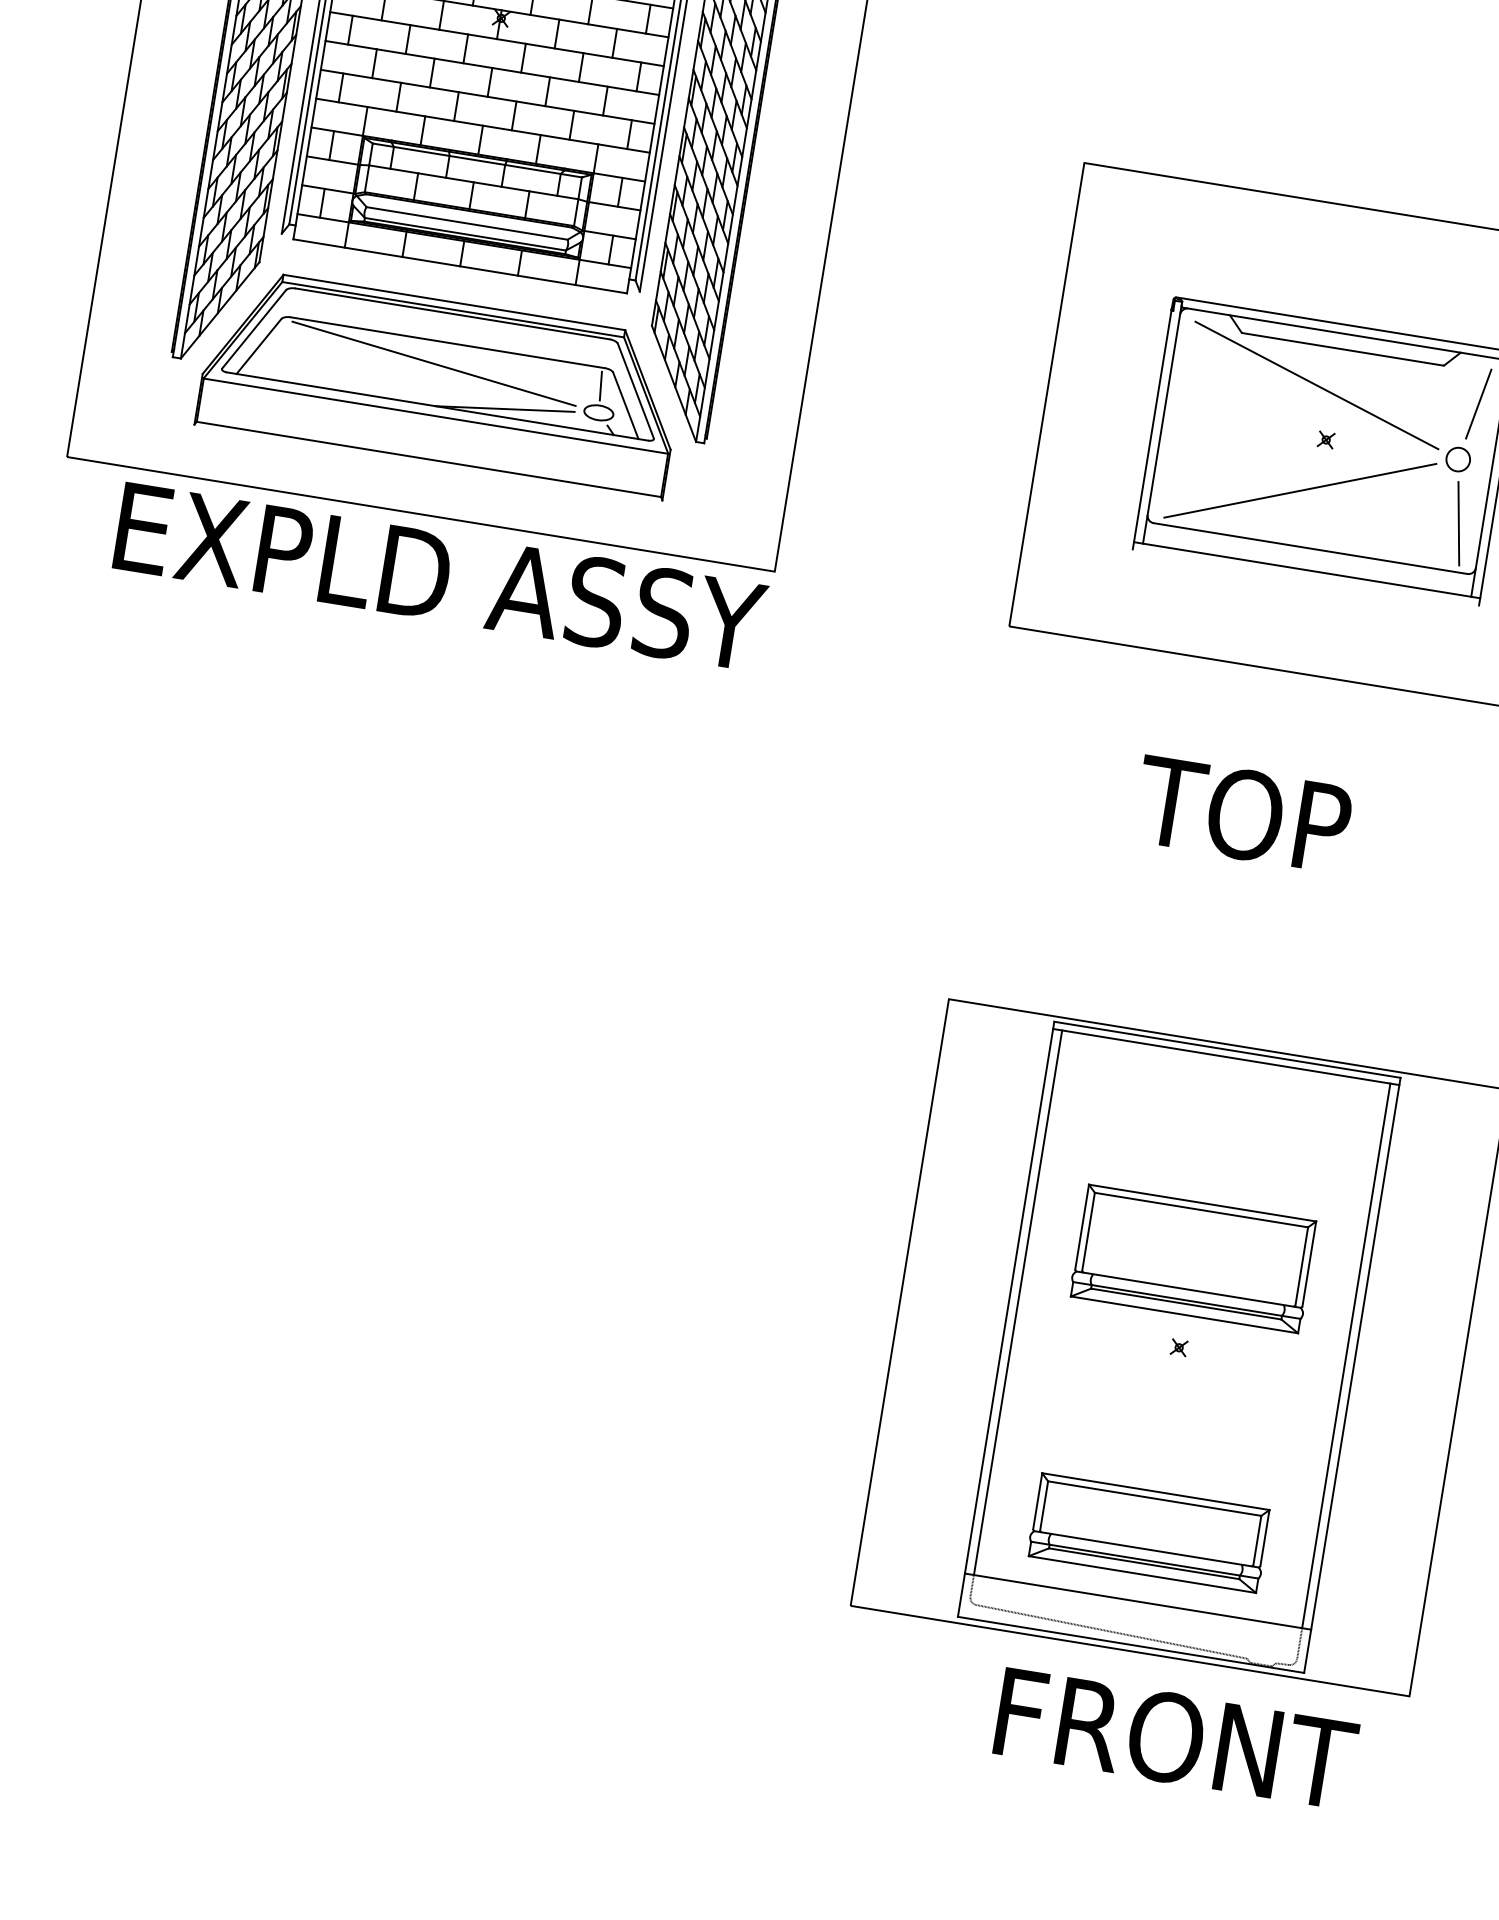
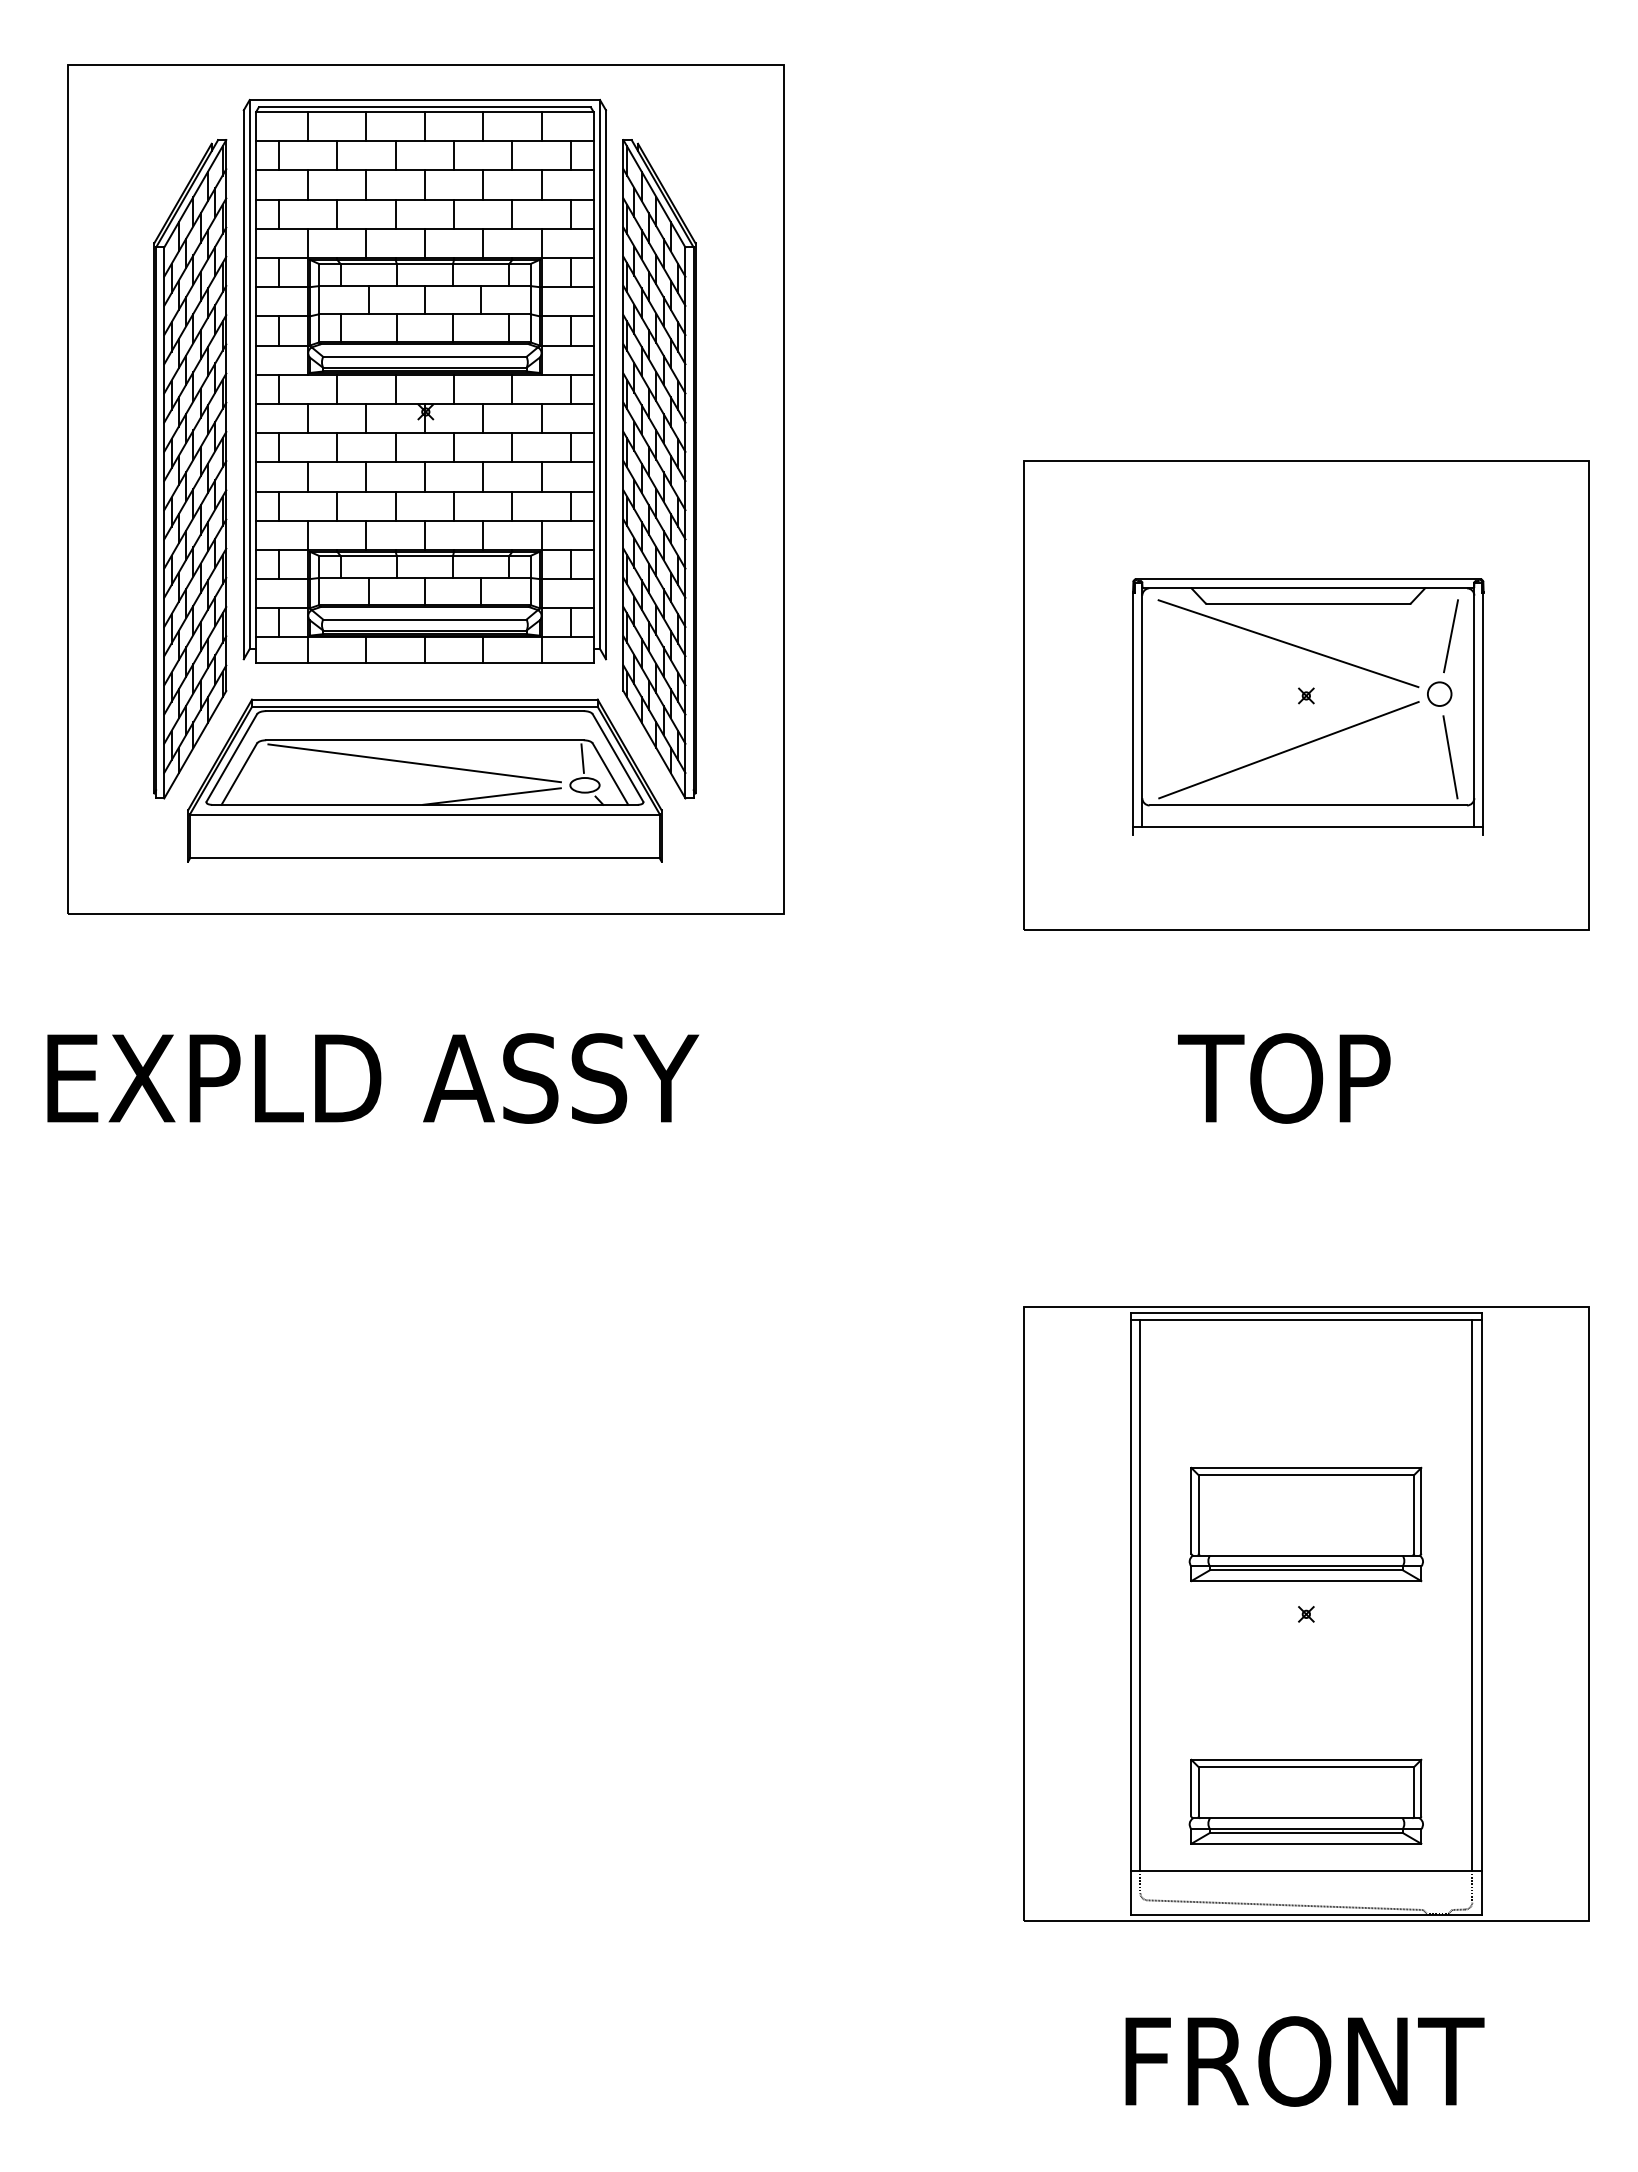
text: (440, 577) -> (373, 1078), moved
text: (1175, 1738) -> (1304, 2061), moved

